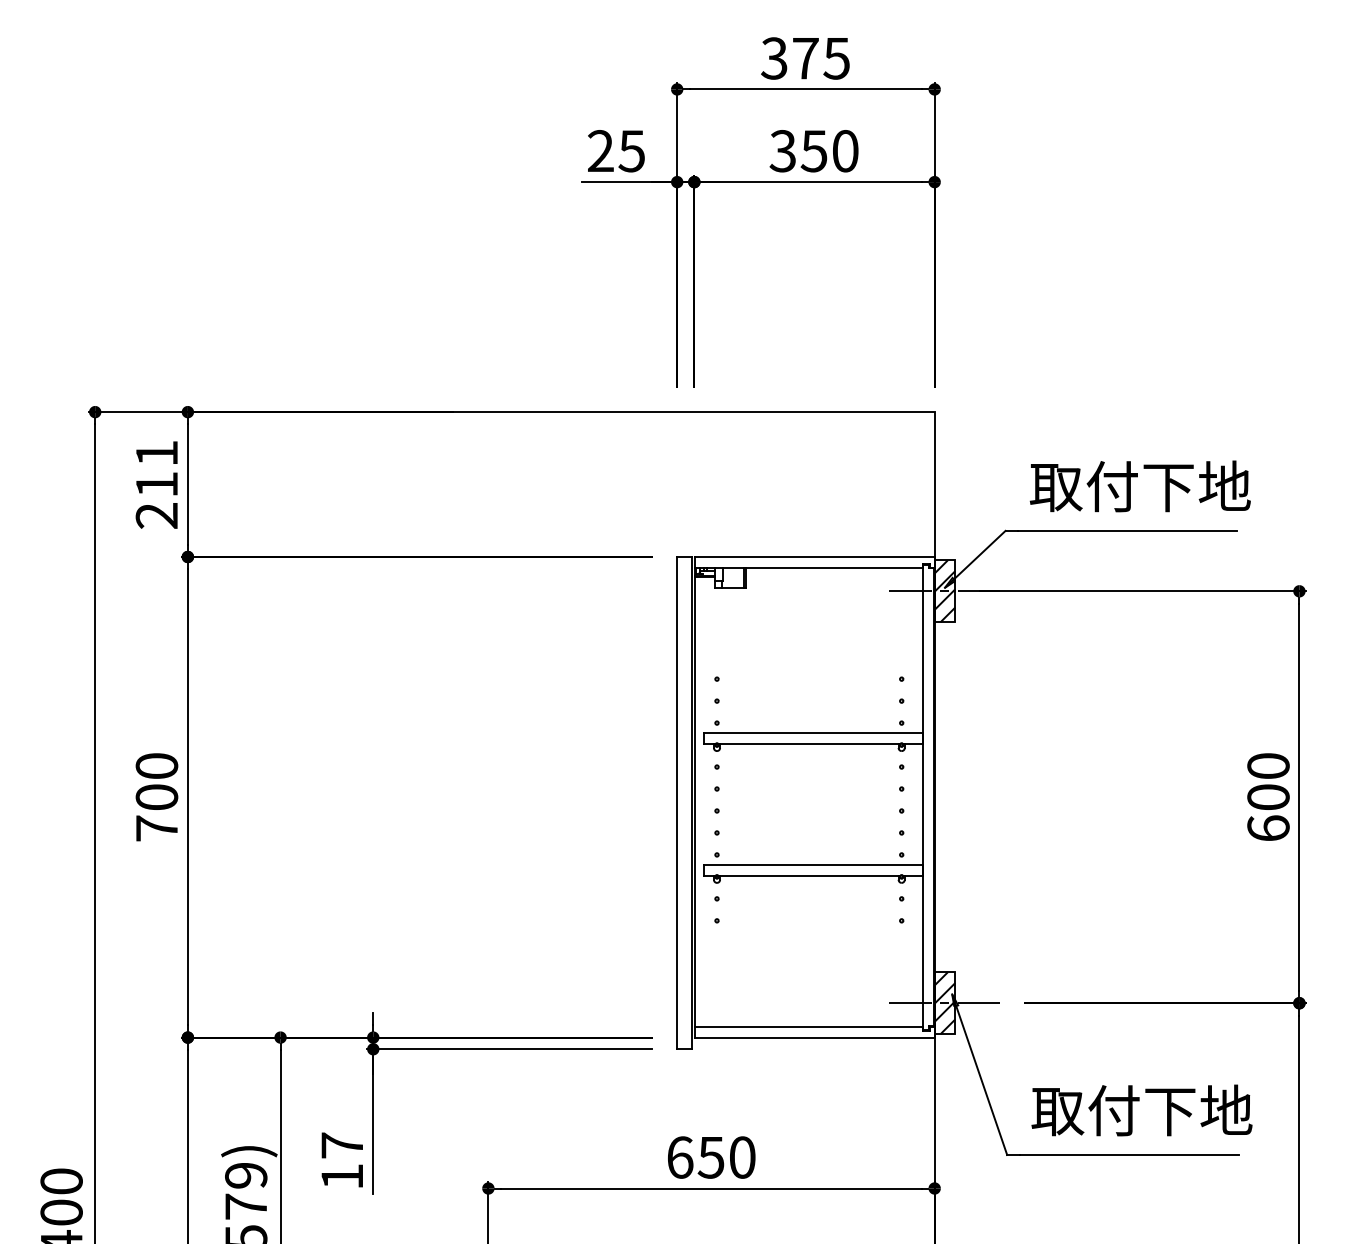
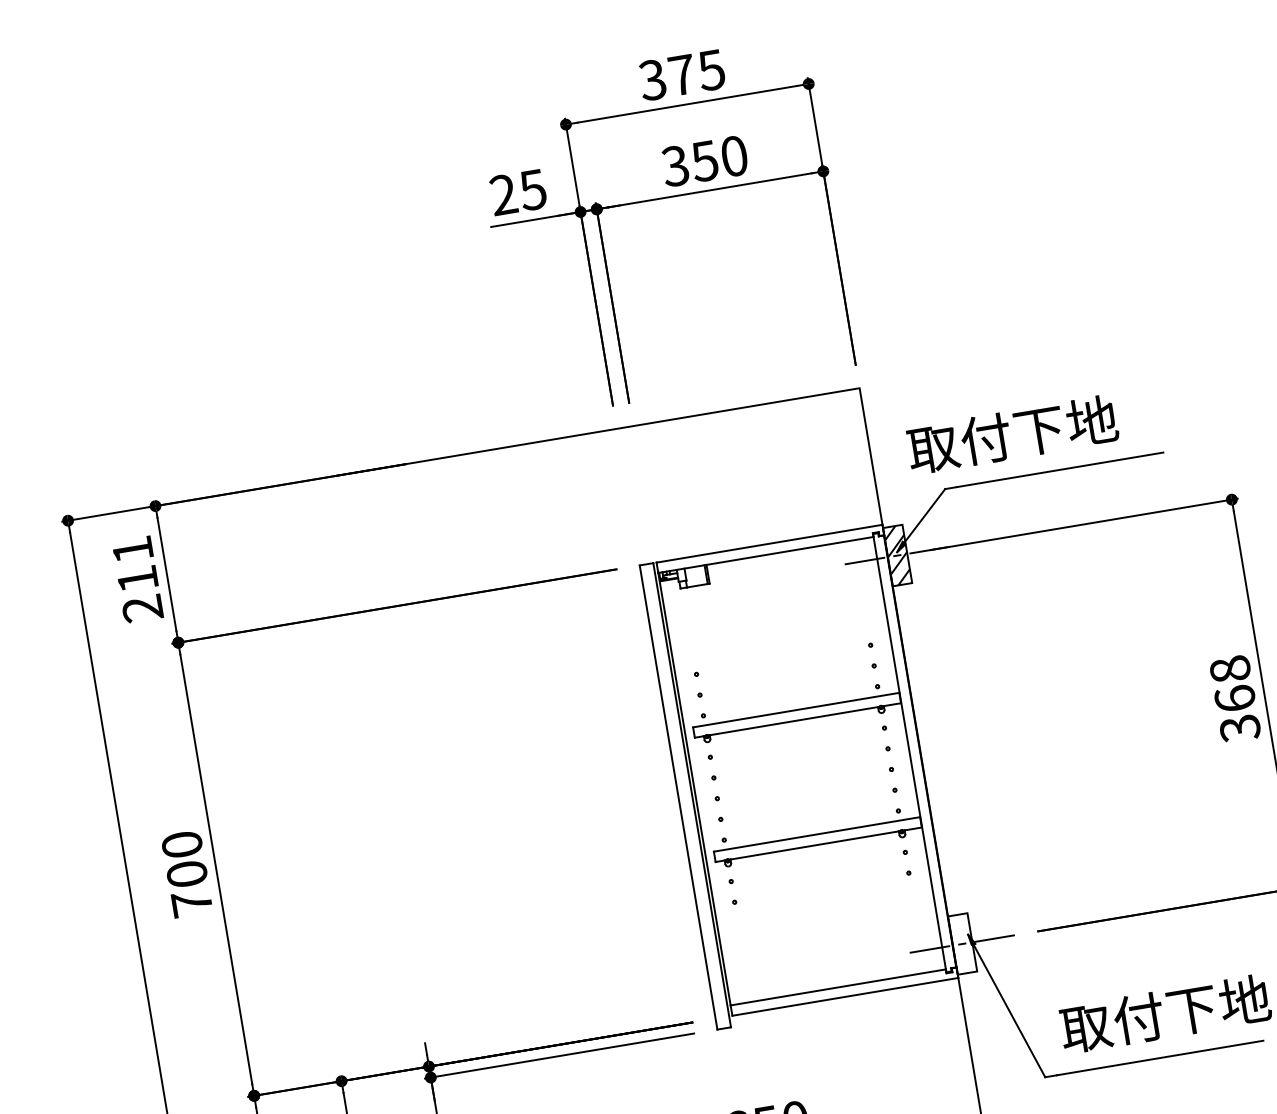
text: (1139, 486) -> (1011, 434), moved
text: (1268, 797) -> (1235, 698), 600 -> 368
hatch: (944, 1003) -> (962, 944), removed

